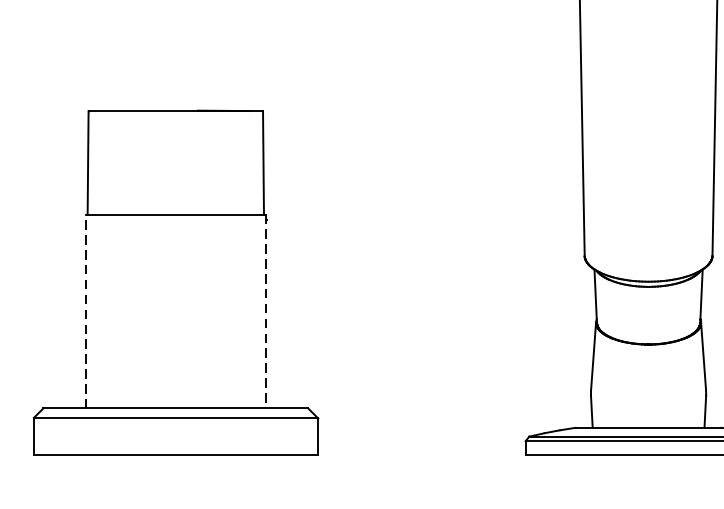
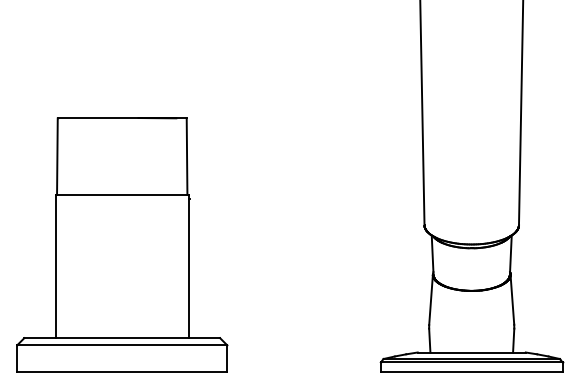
line: (85, 311) -> (55, 266), dashed -> solid
line: (265, 311) -> (188, 266), dashed -> solid

